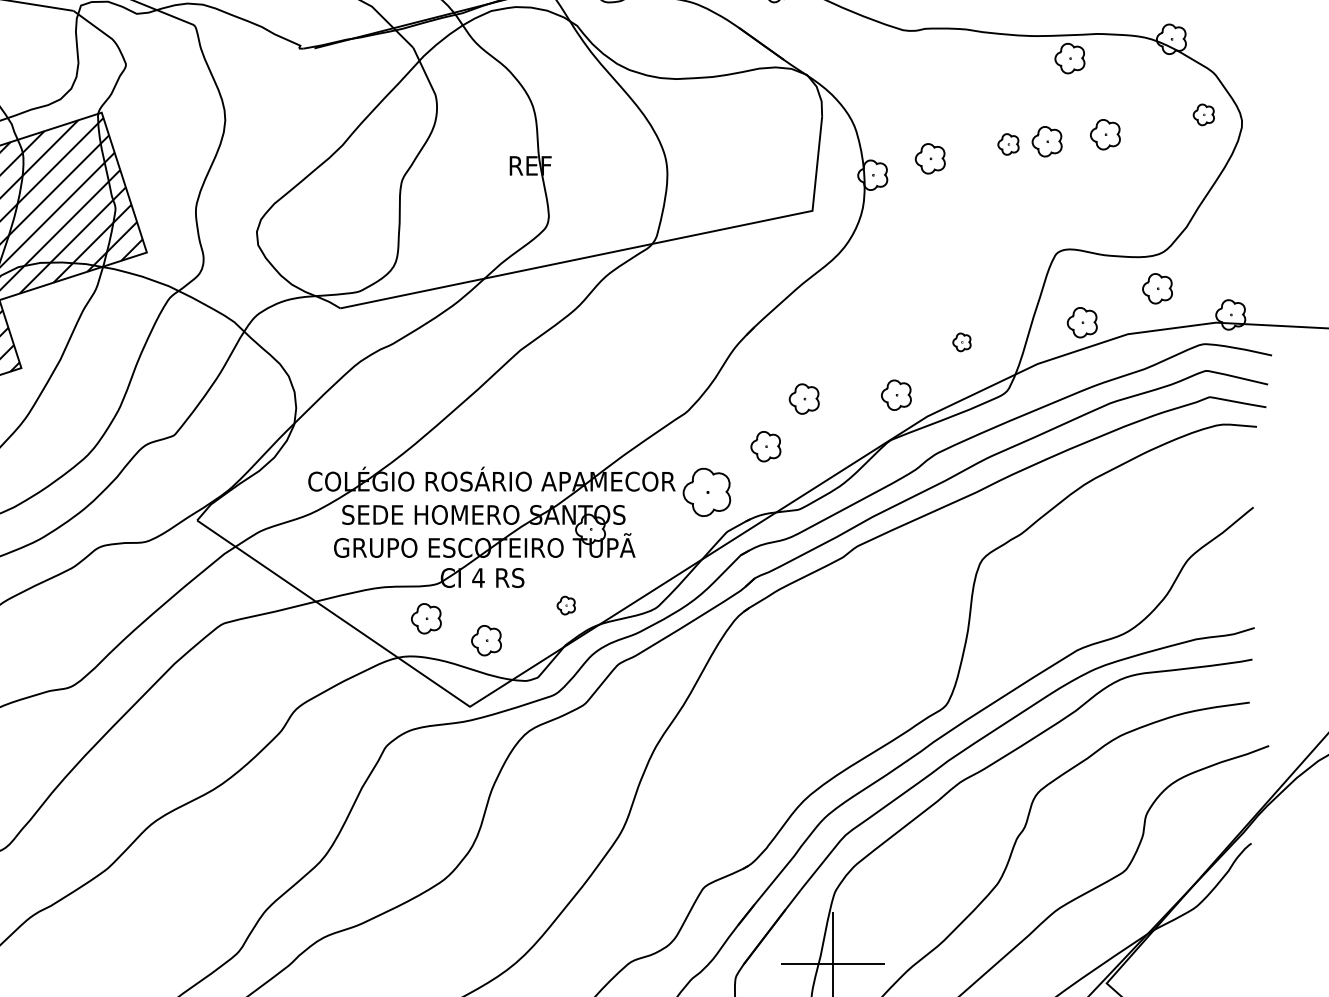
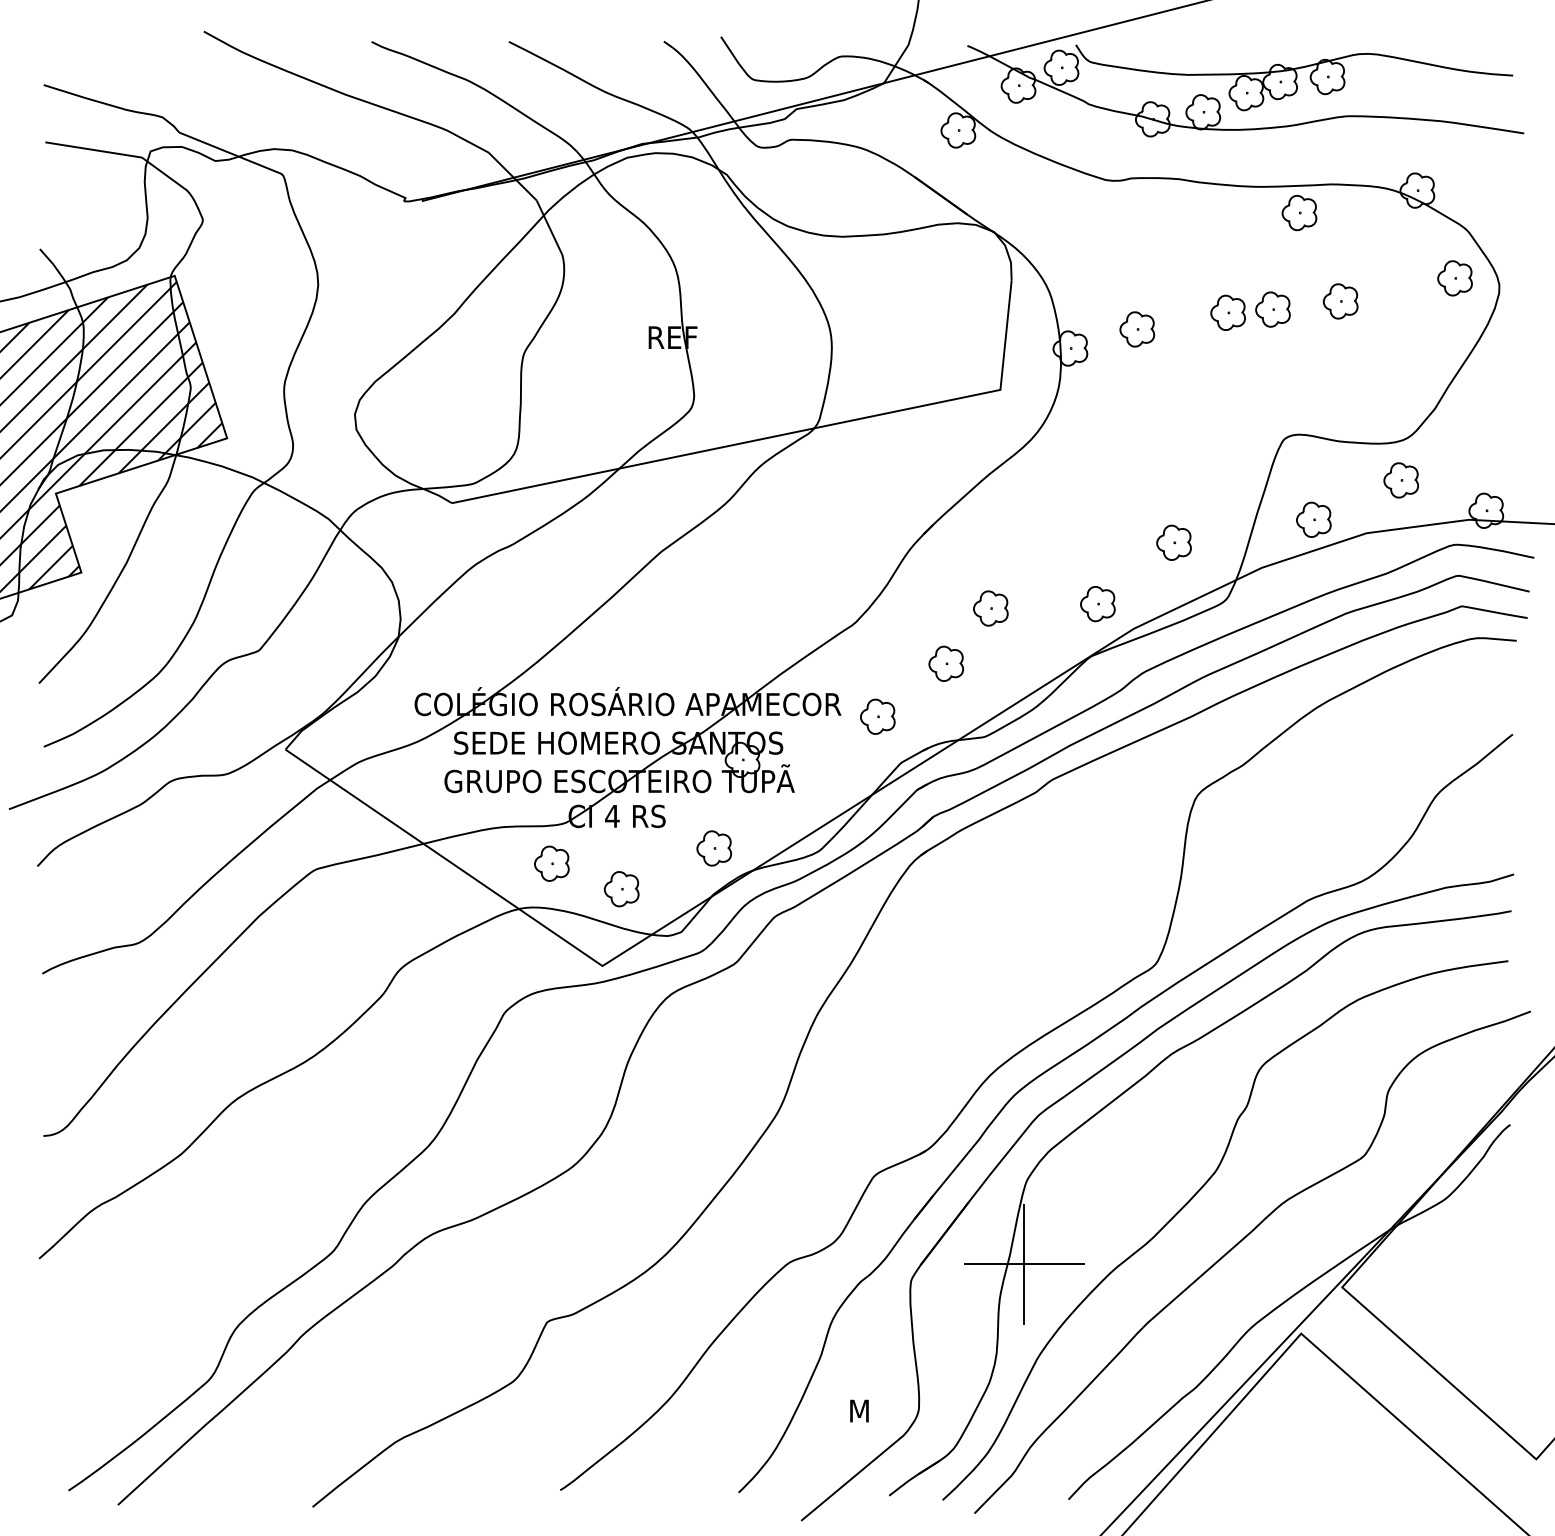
part: (1203, 114) -> (1454, 278), size x1.43
part: (1007, 144) -> (1227, 312), size x1.43
part: (961, 342) -> (1173, 542), size x1.67
part: (706, 492) -> (877, 716), size x0.62
part: (566, 605) -> (714, 848), size x1.67

